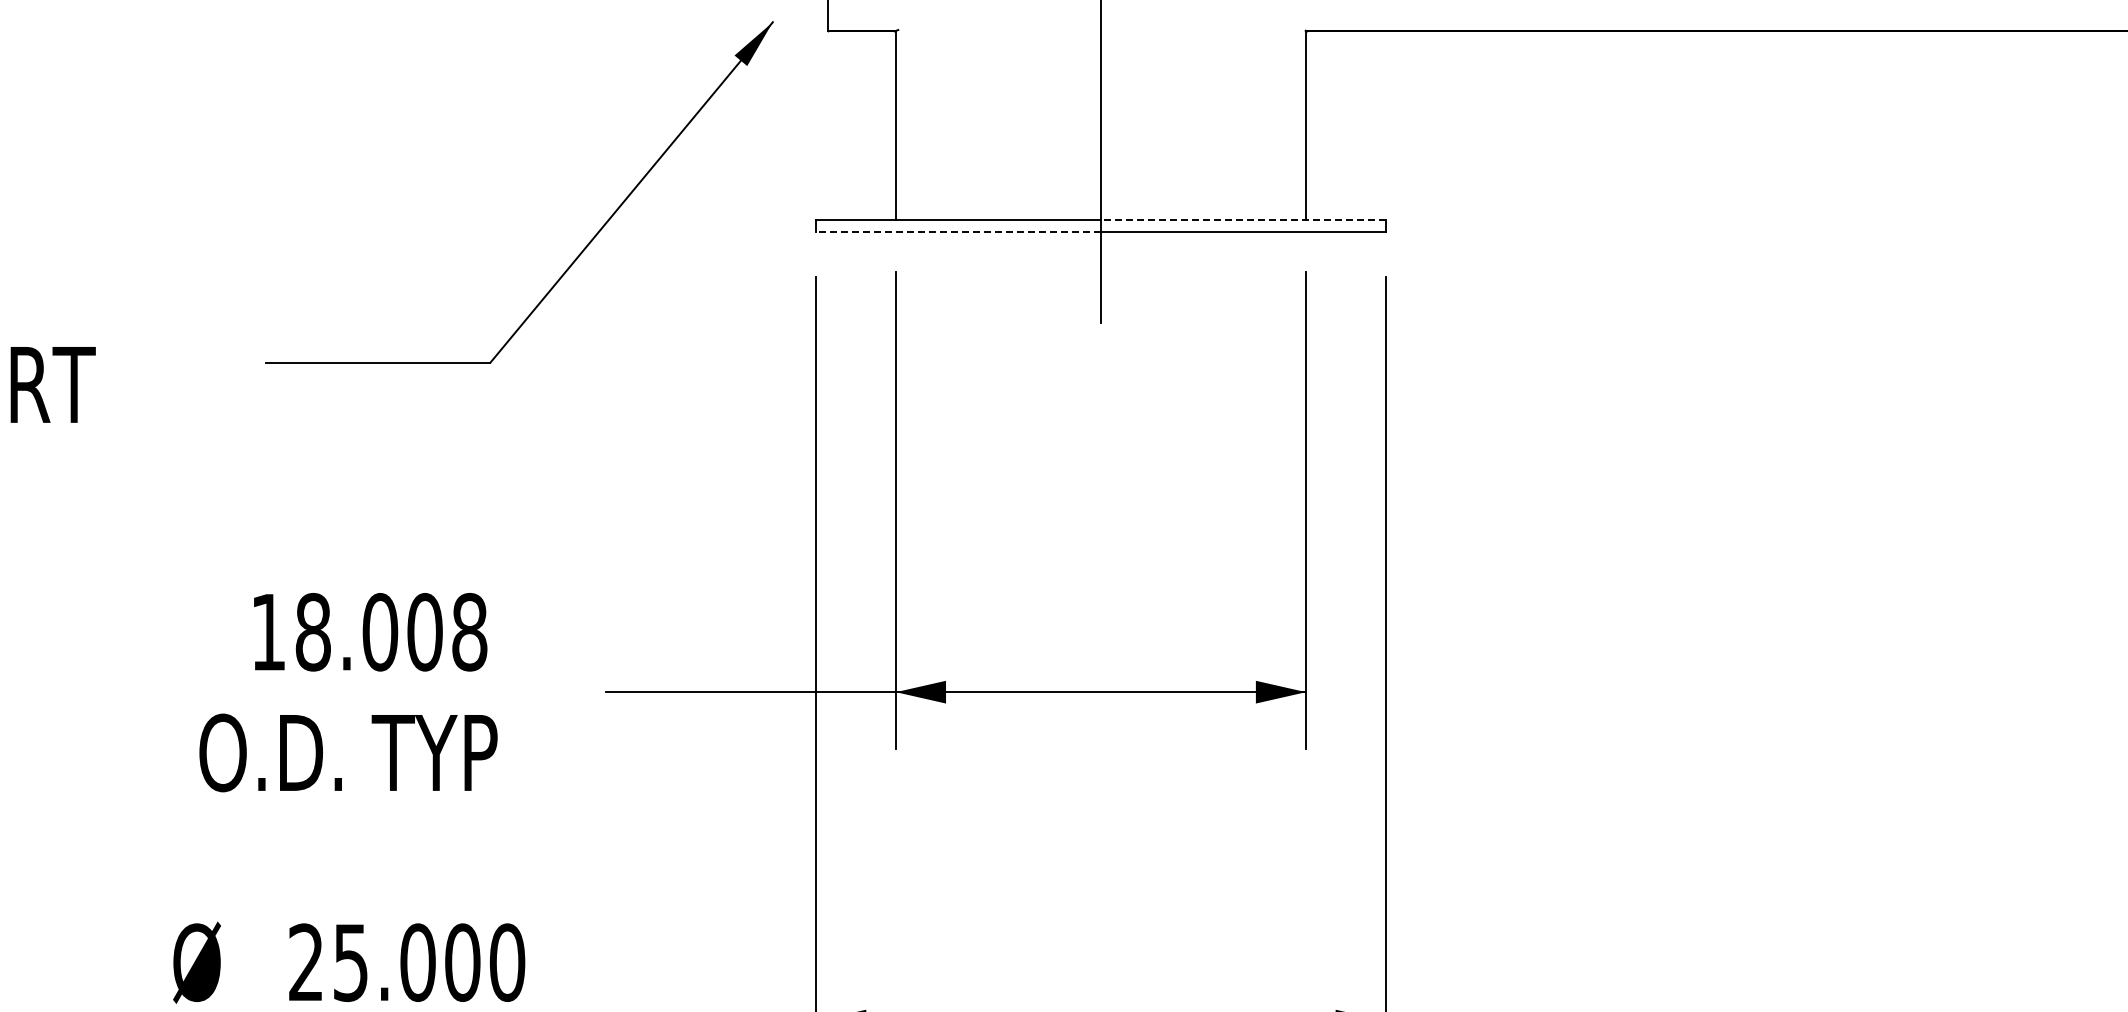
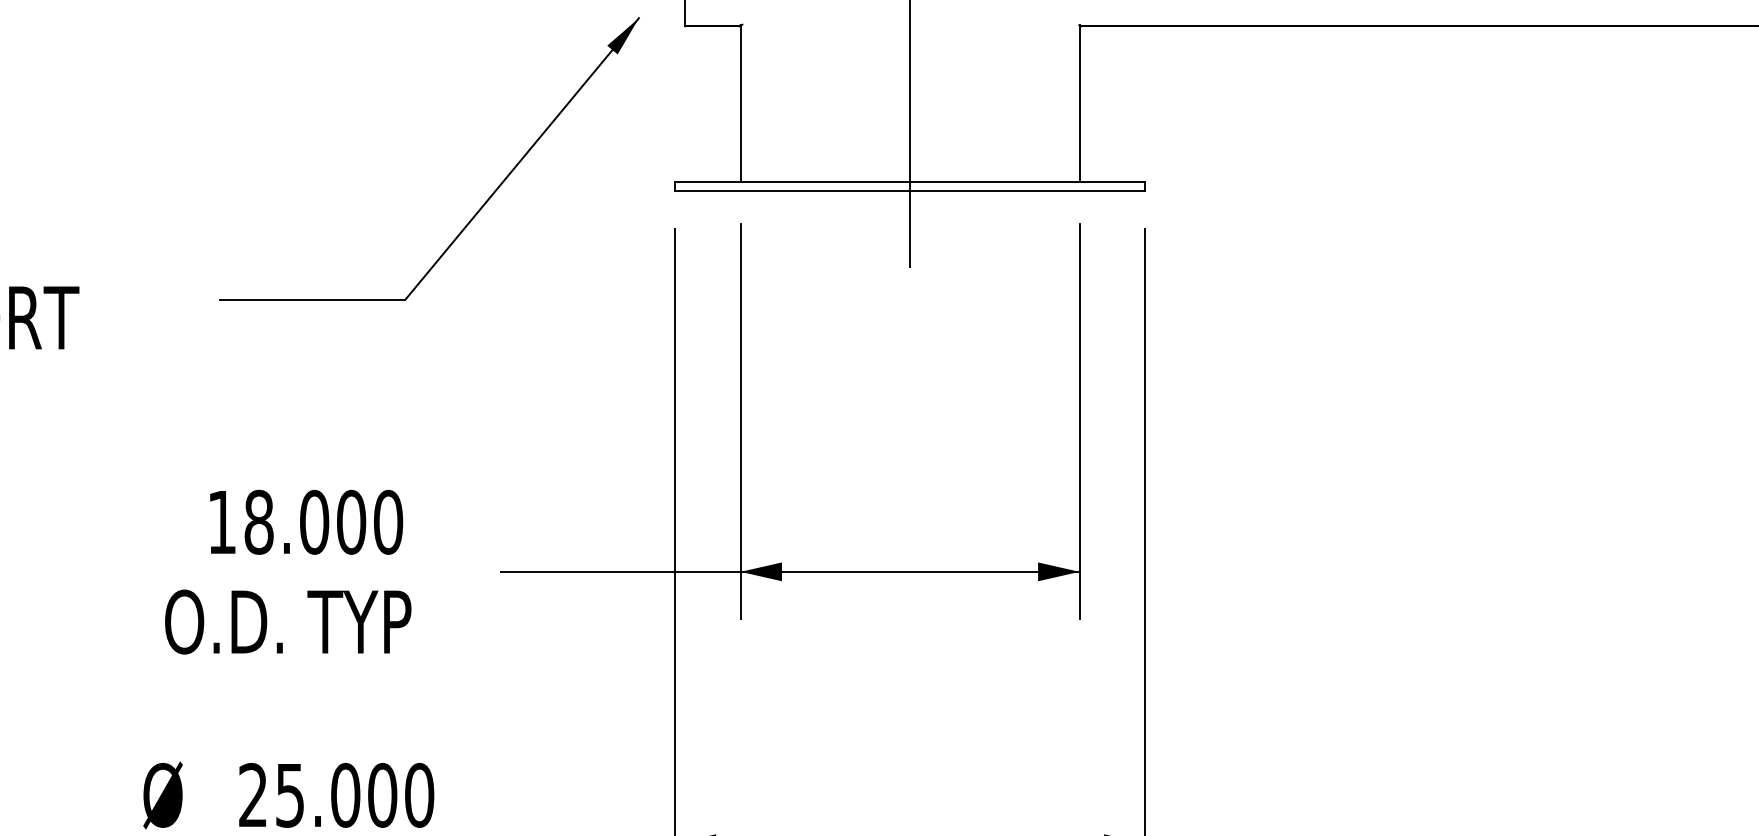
line: (1242, 220) -> (1027, 182), dashed -> solid
line: (958, 231) -> (792, 191), dashed -> solid
text: (469, 632) -> (388, 522), 18.008 -> 18.000

